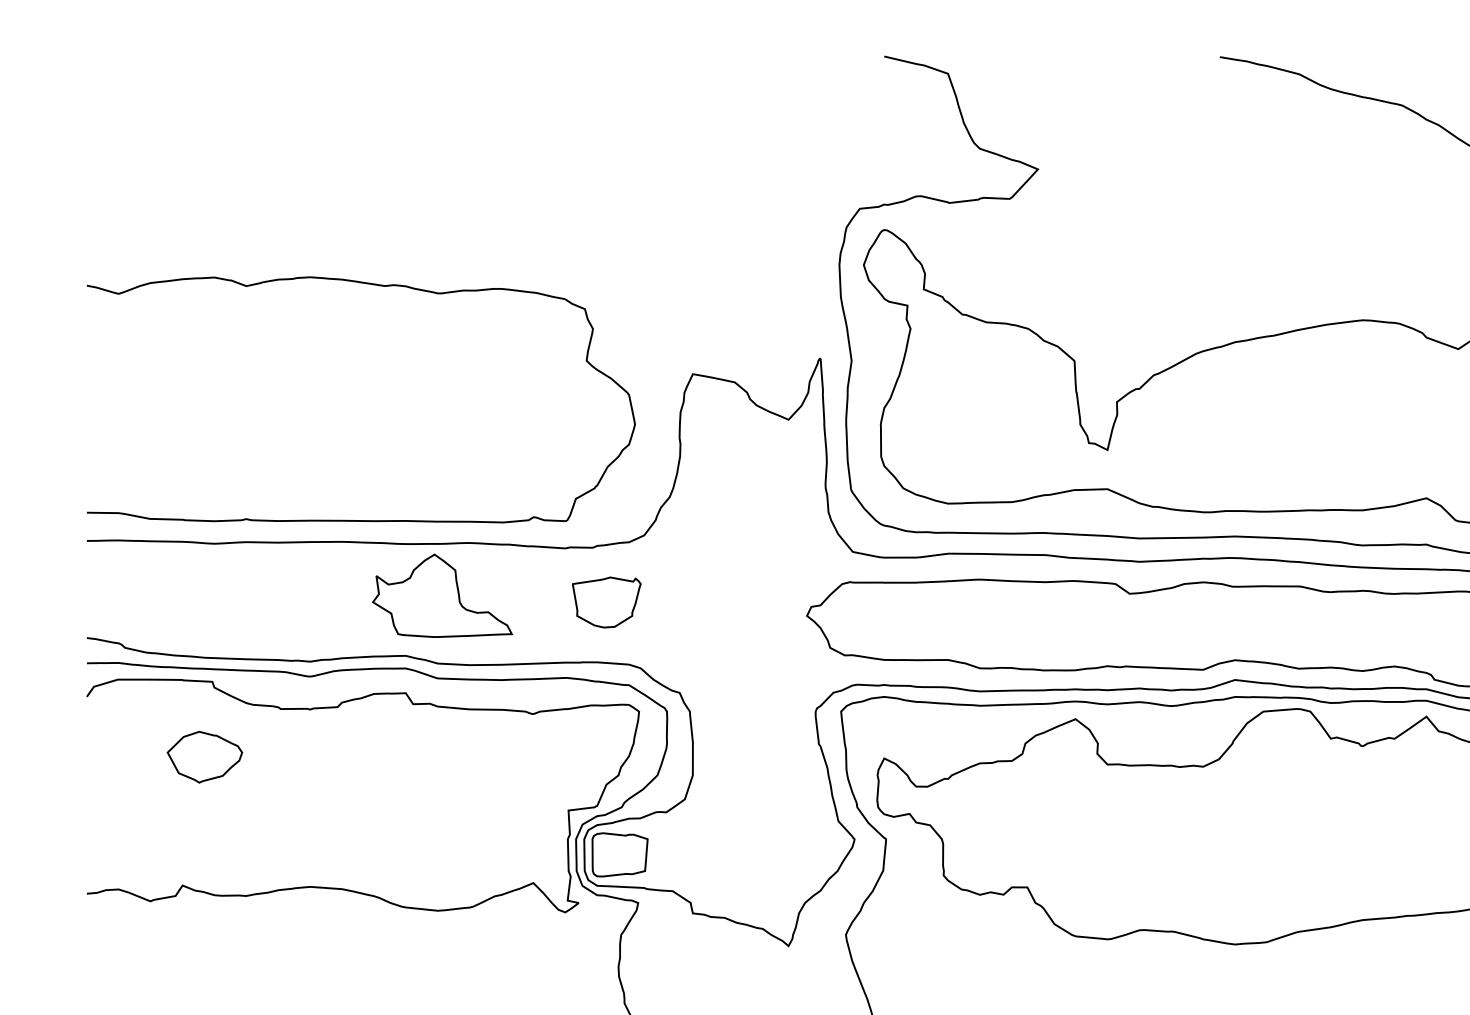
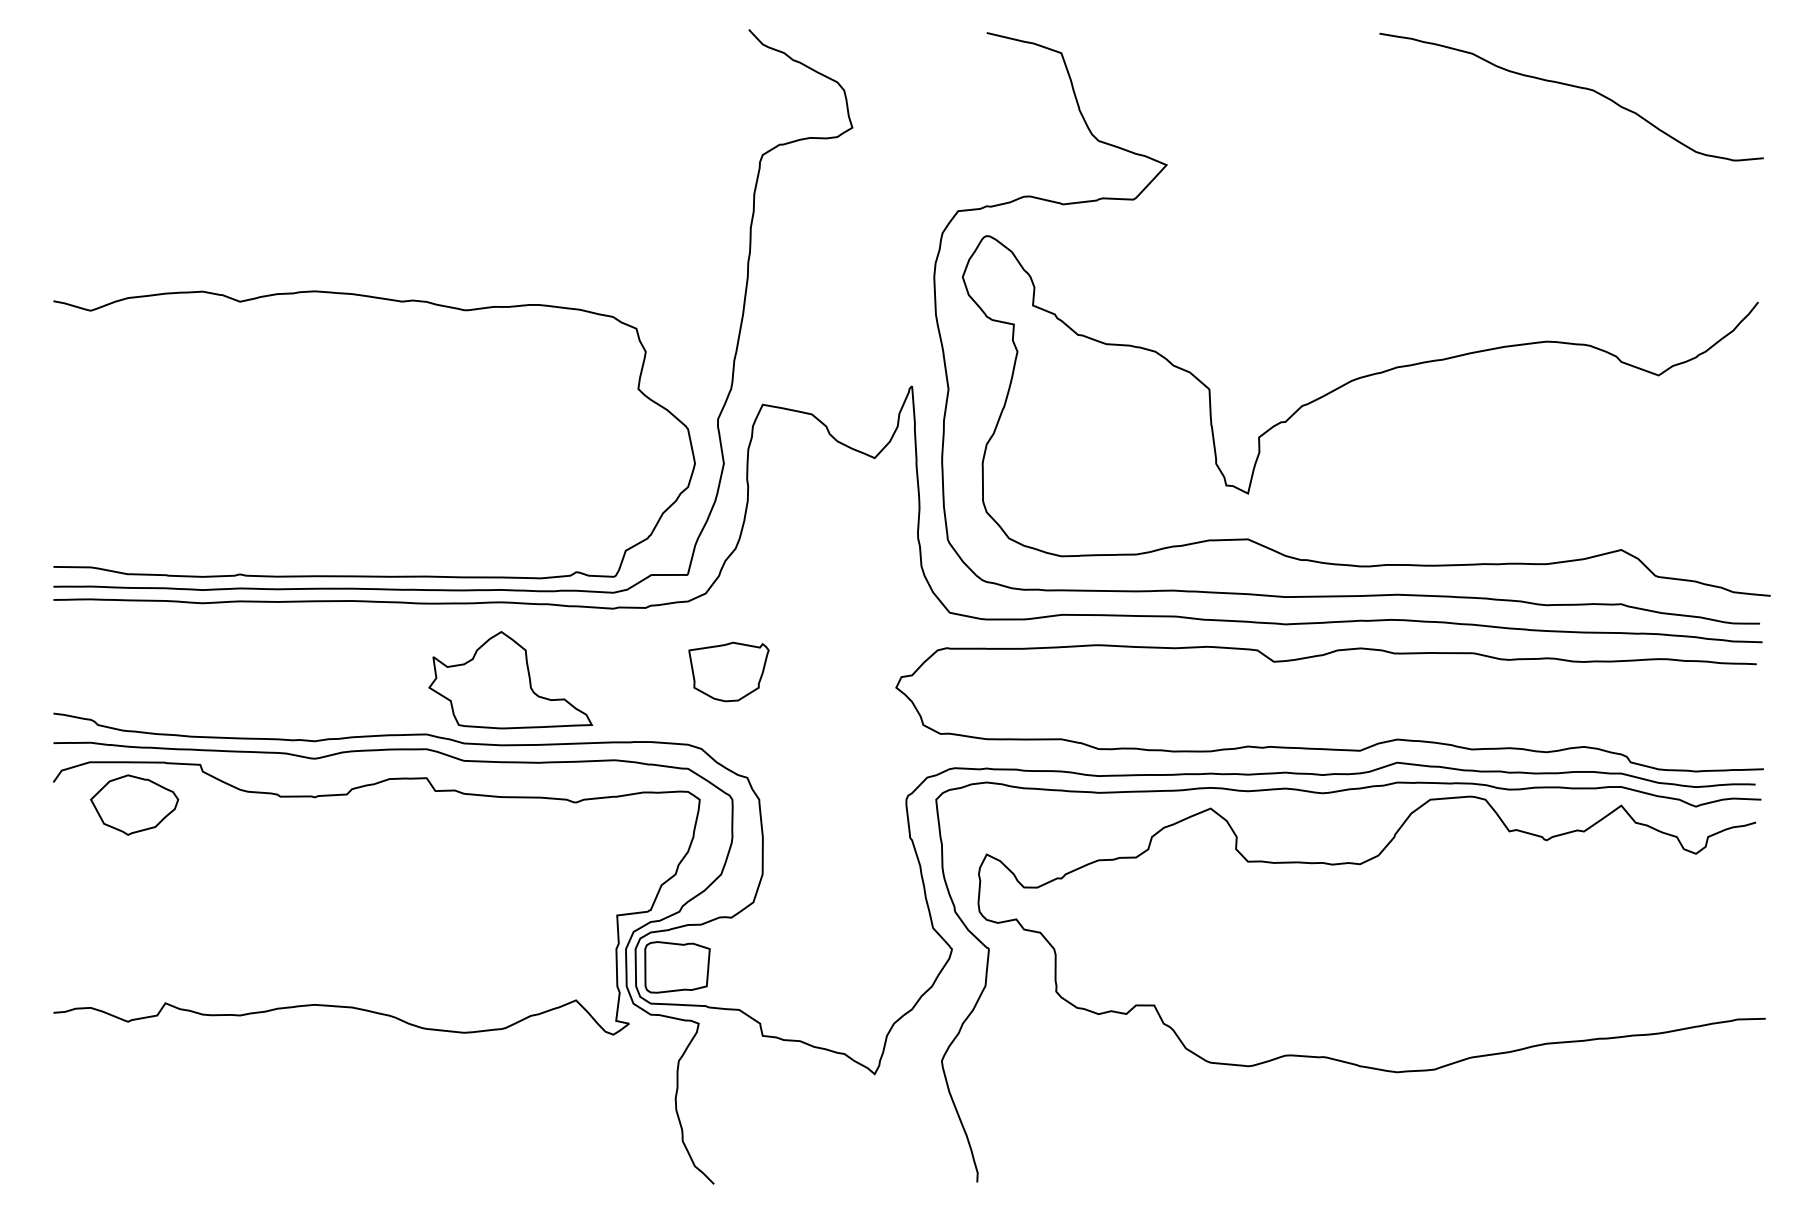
curve: (428, 532) -> (453, 589), added
part: (442, 596) -> (510, 680), moved
part: (606, 602) -> (728, 671), moved
part: (204, 756) -> (134, 804), moved

